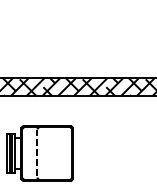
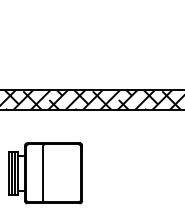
line: (37, 153) -> (42, 173), dashed -> solid

